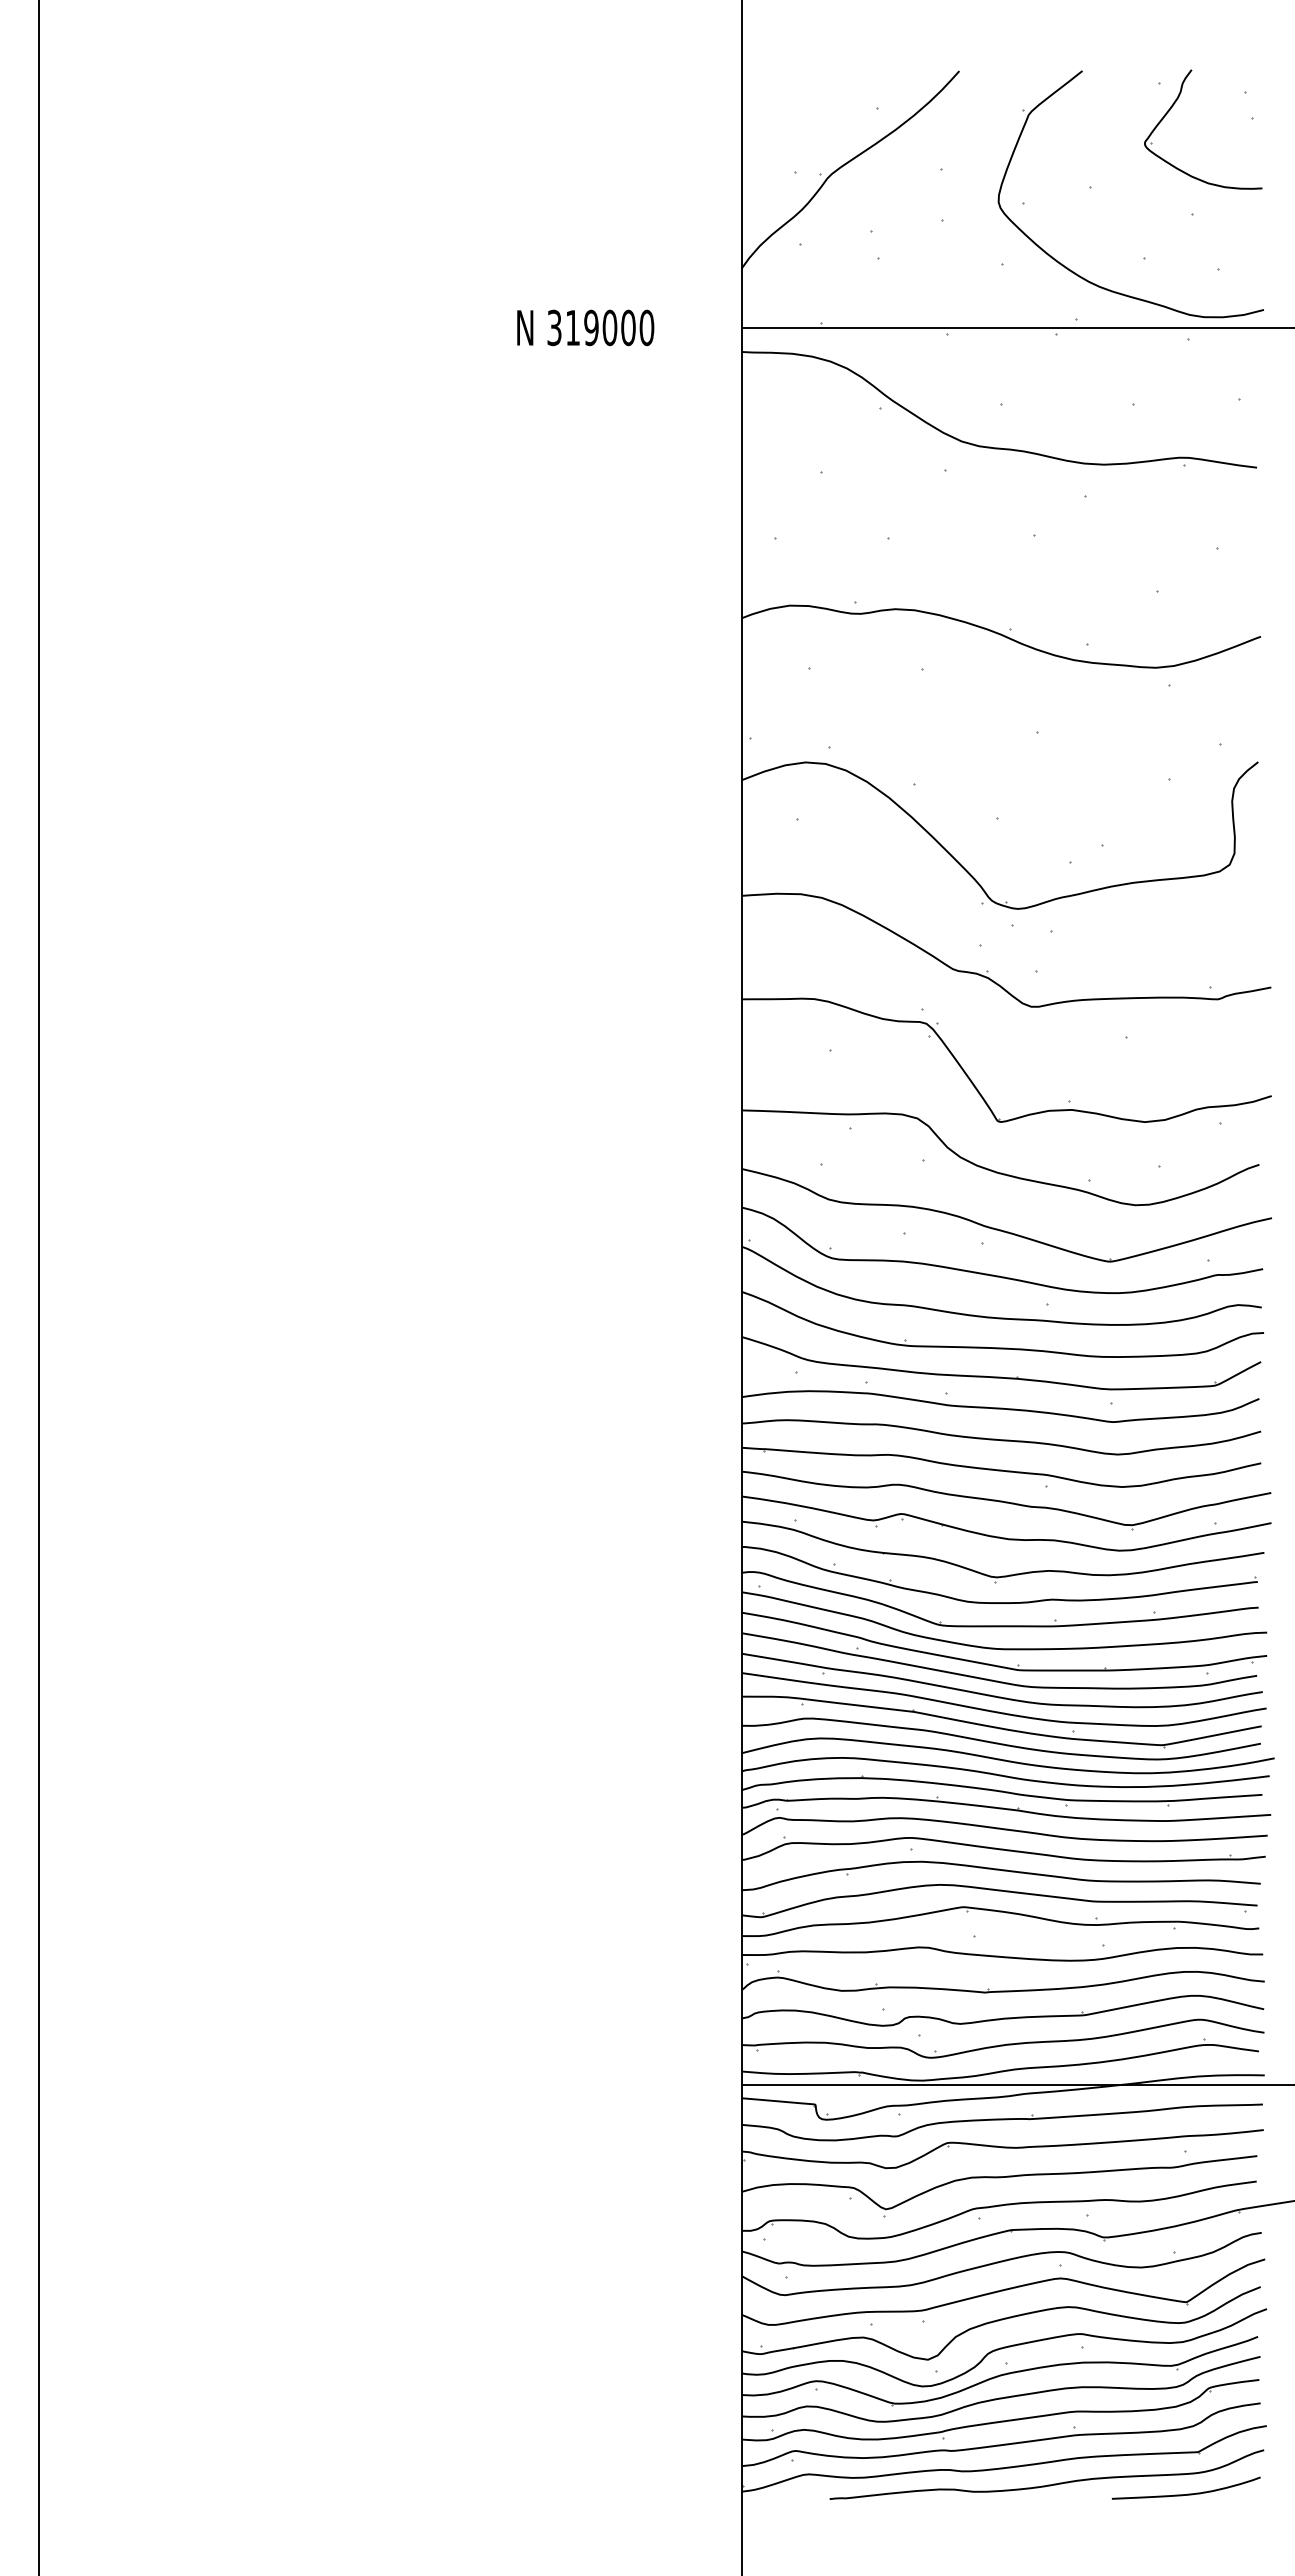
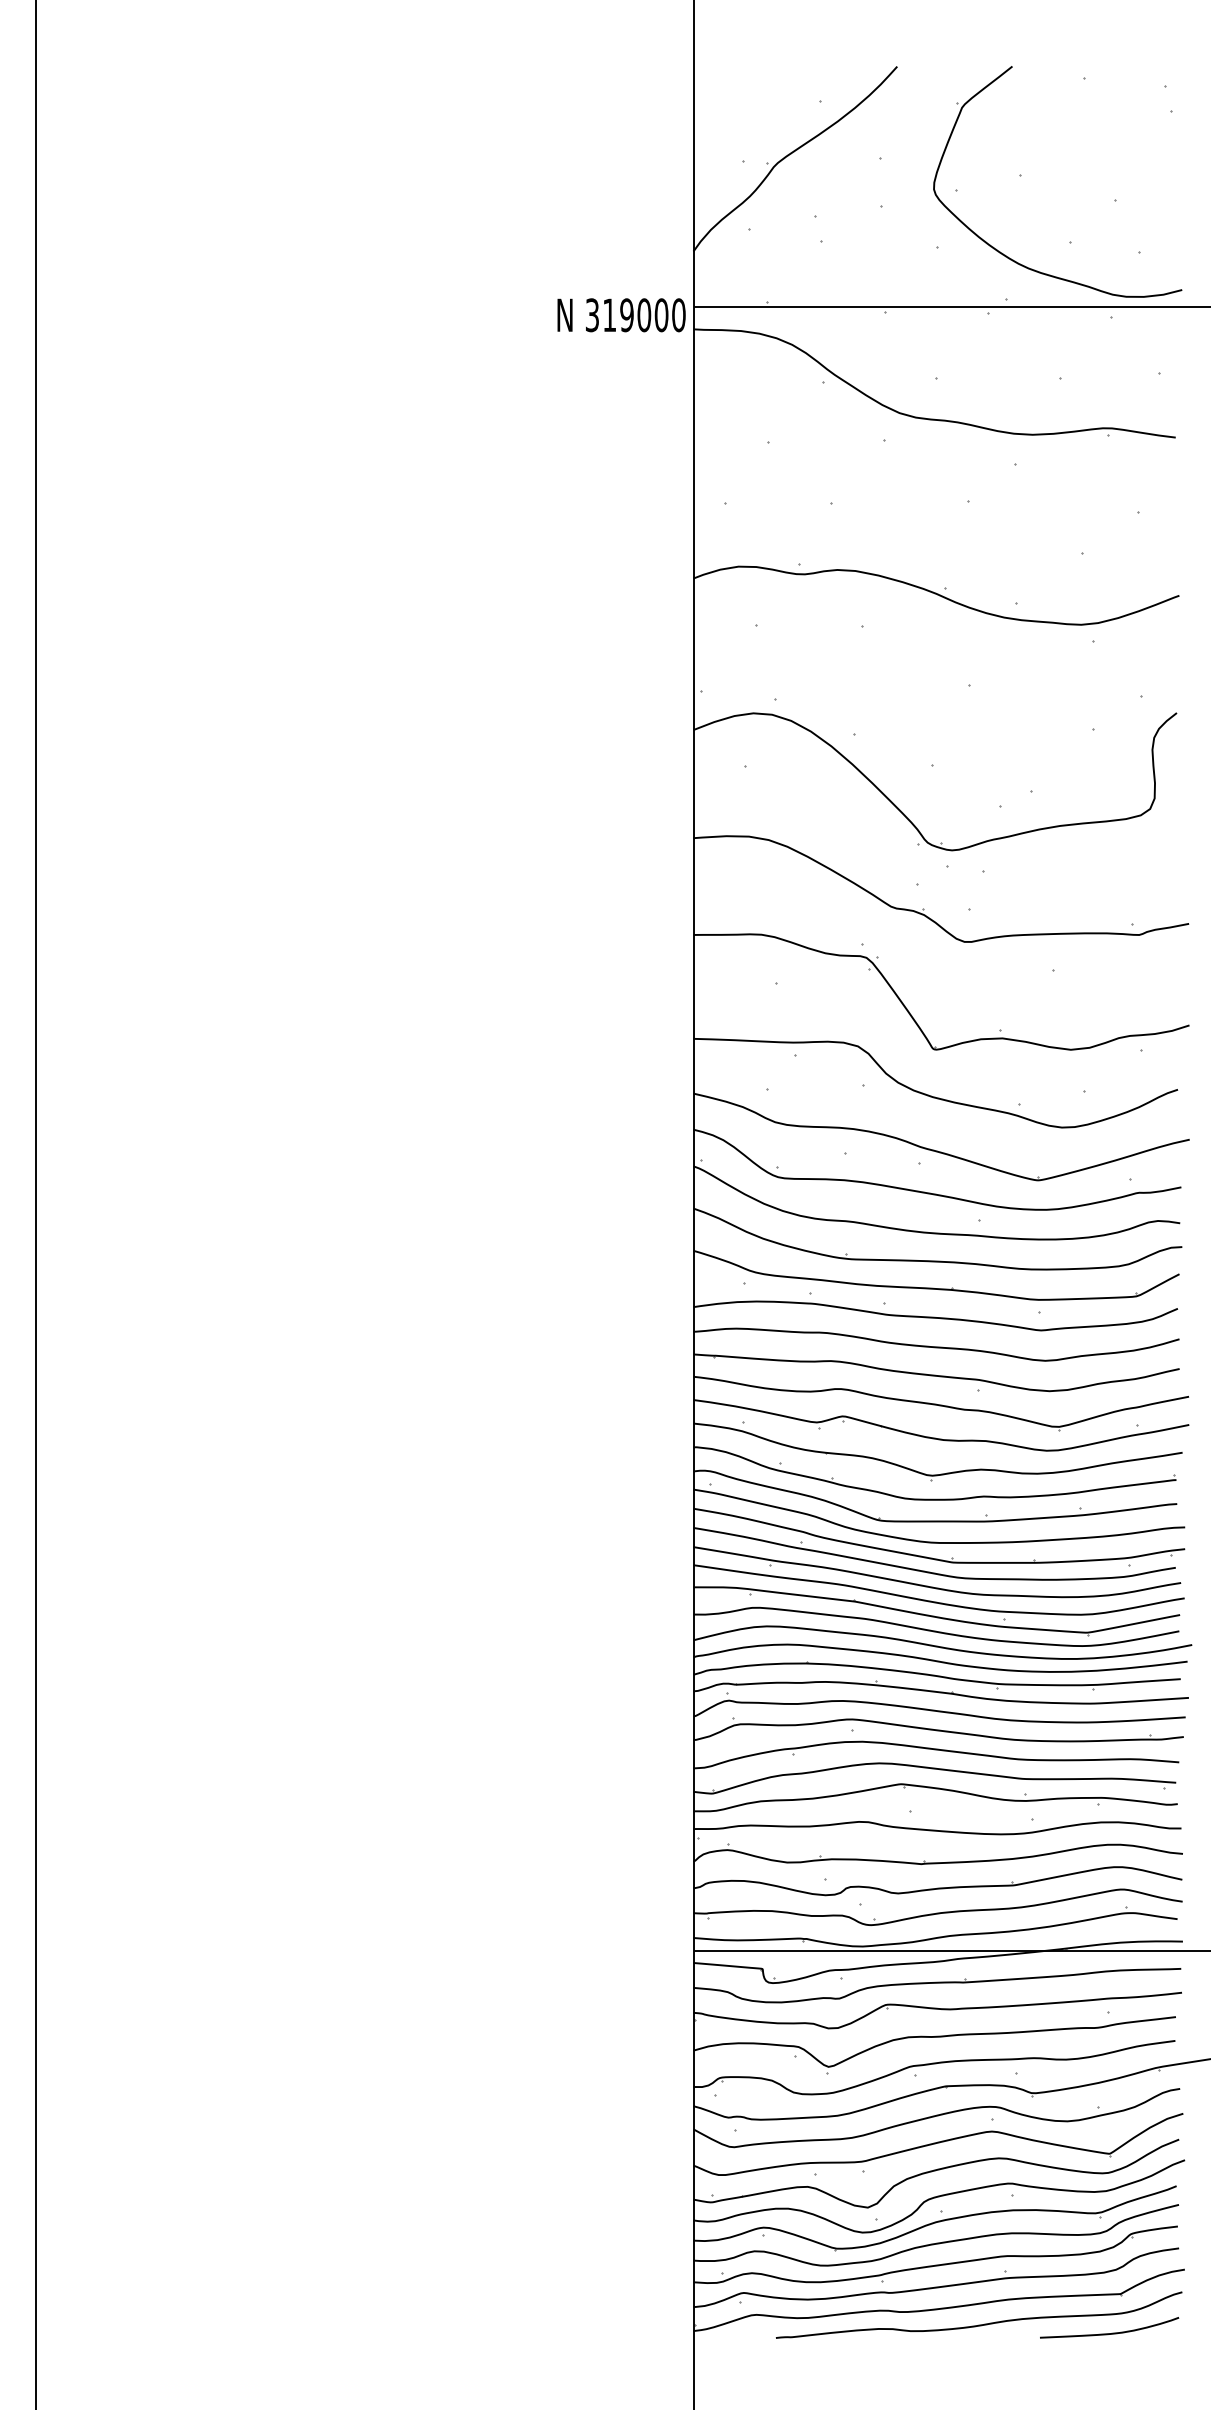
part: (1173, 106) -> (1097, 99), removed
text: (585, 327) -> (621, 314), moved

